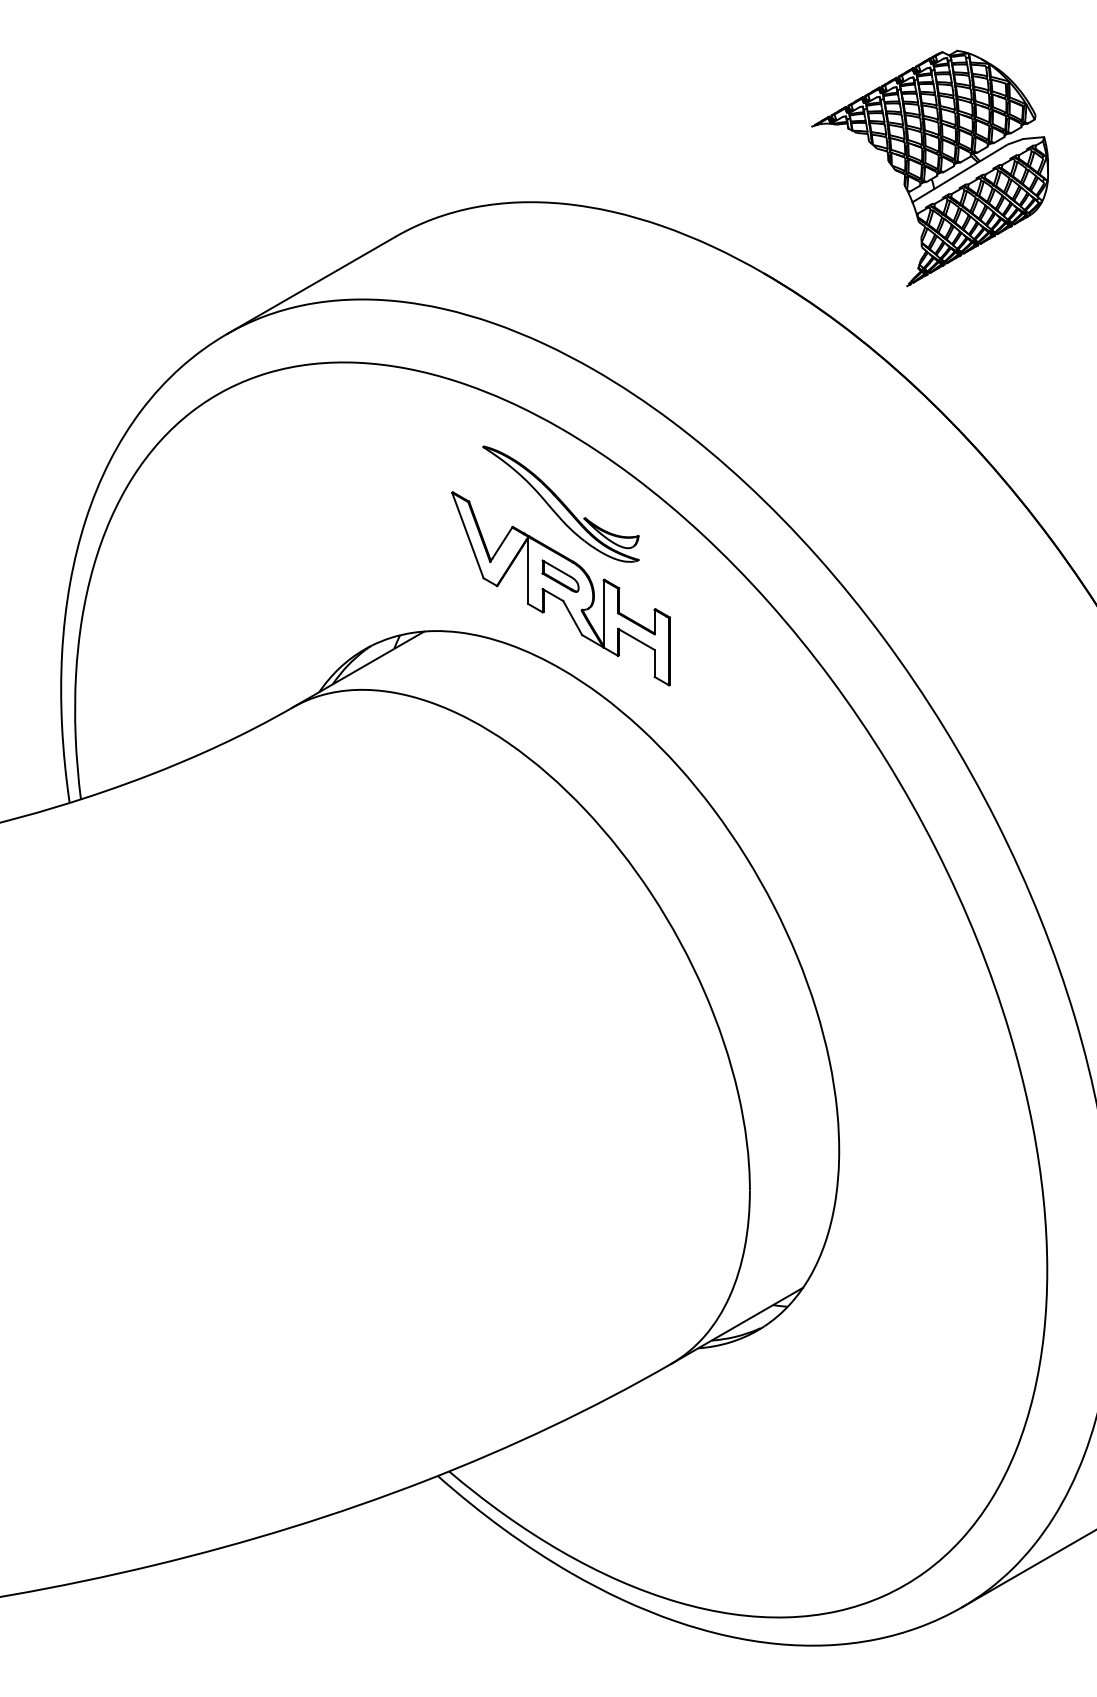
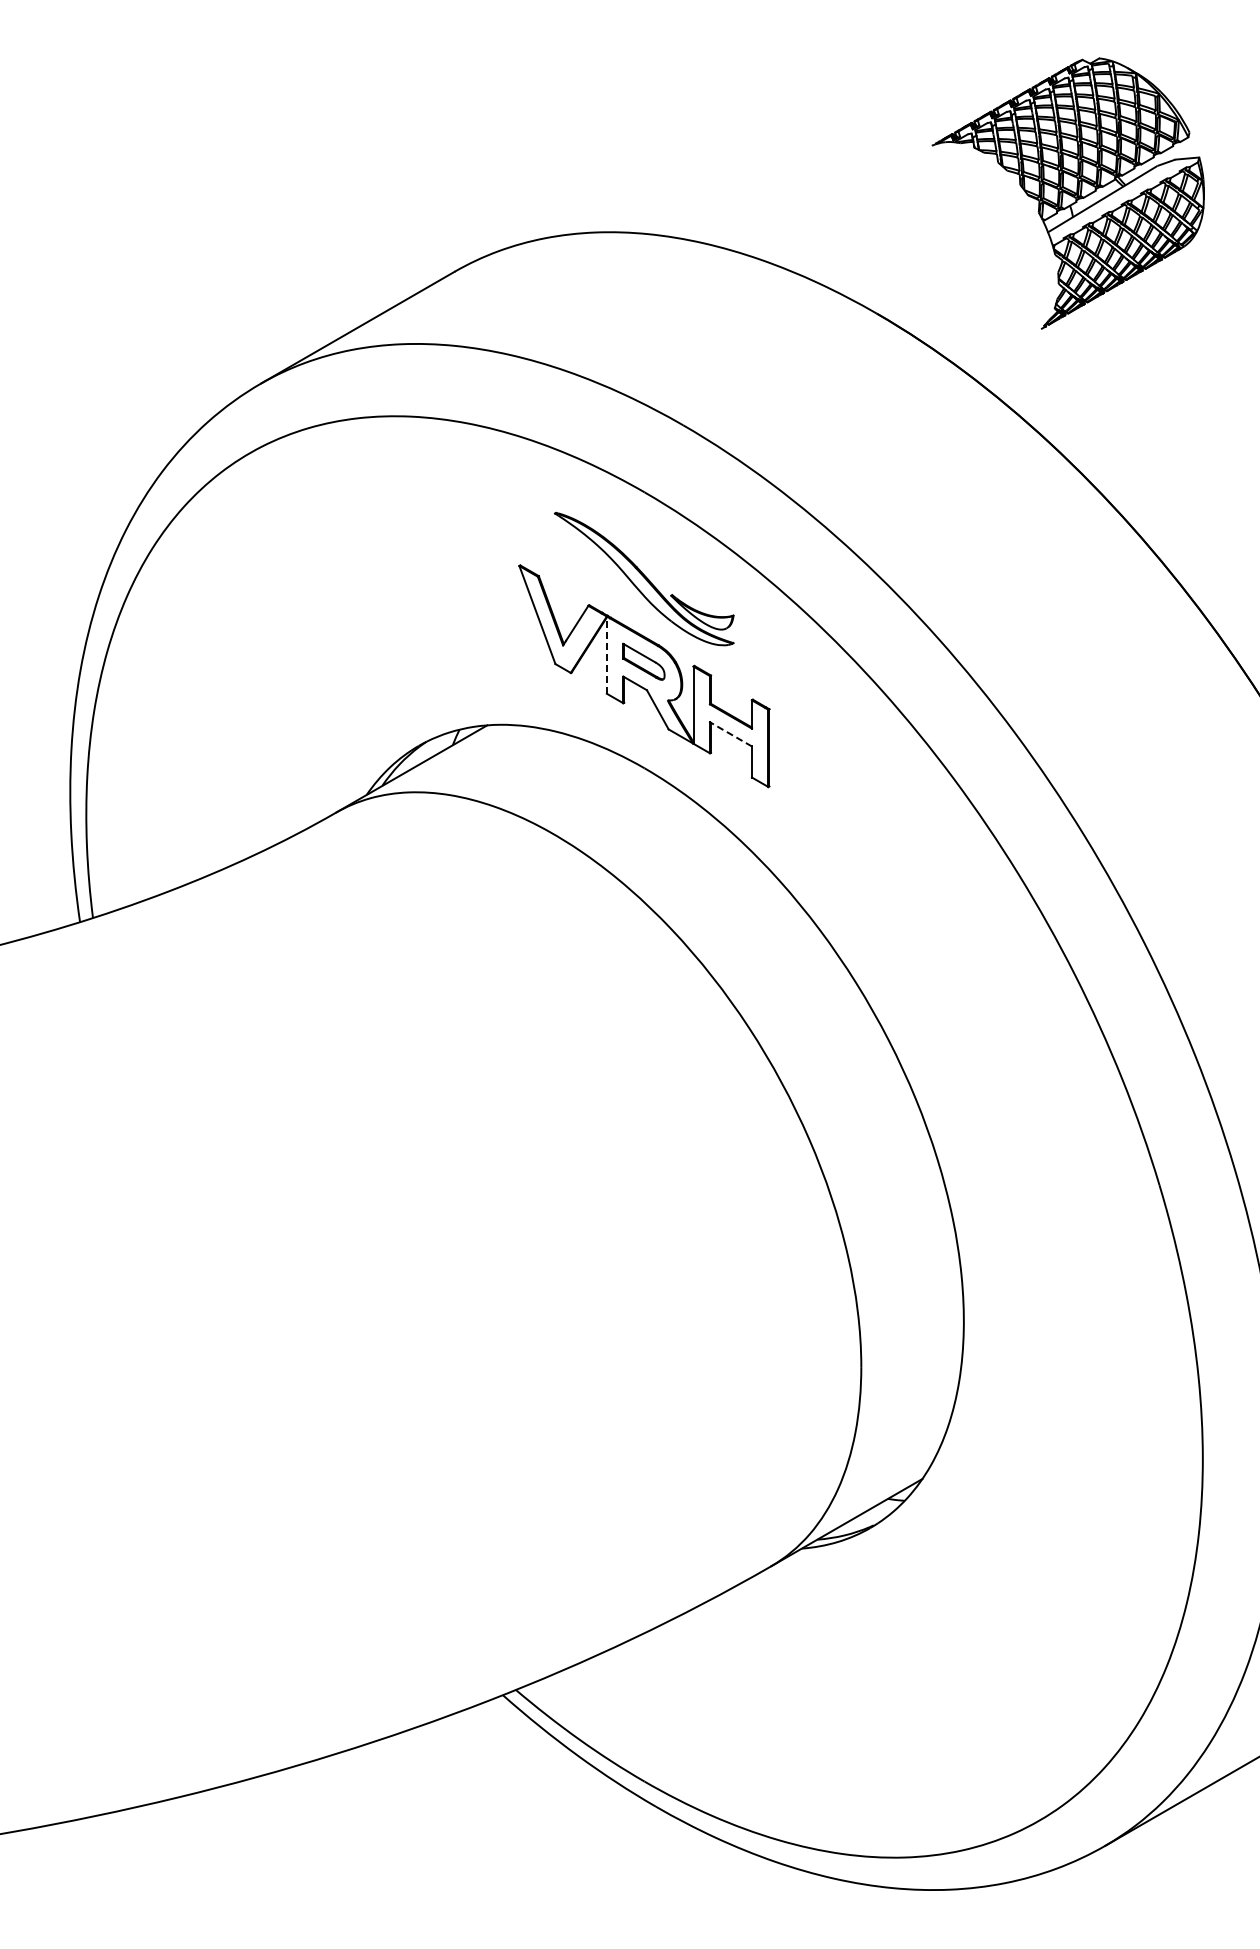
line: (528, 570) -> (606, 655), solid -> dashed
line: (636, 639) -> (731, 734), solid -> dashed

